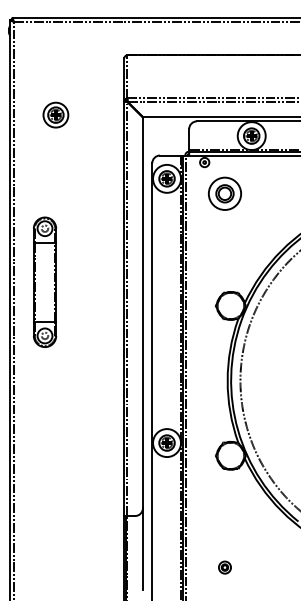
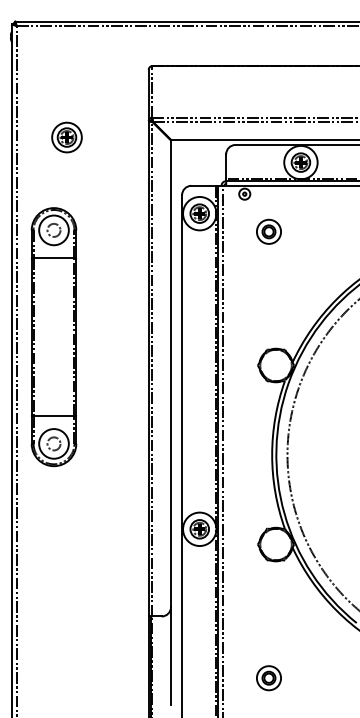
part: (224, 194) -> (268, 232), size x0.62
part: (44, 282) -> (53, 337), size x1.67
part: (224, 567) -> (268, 677), size x1.67

